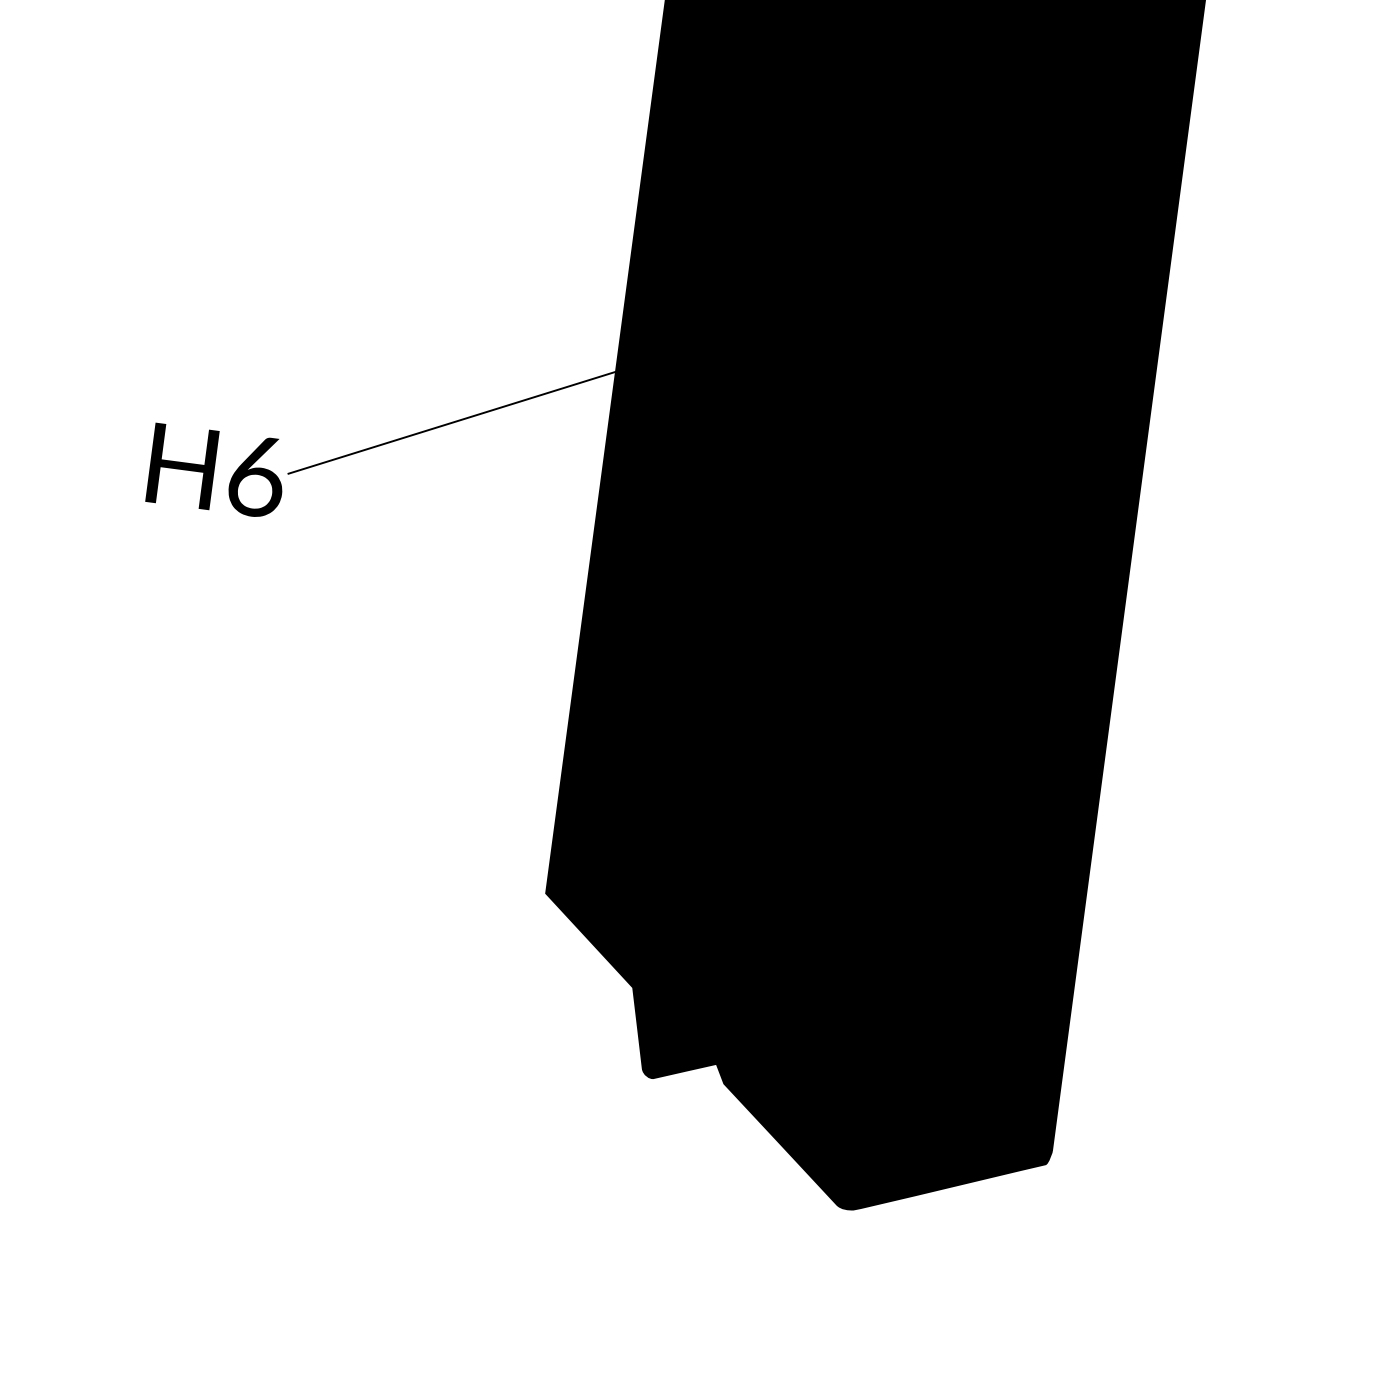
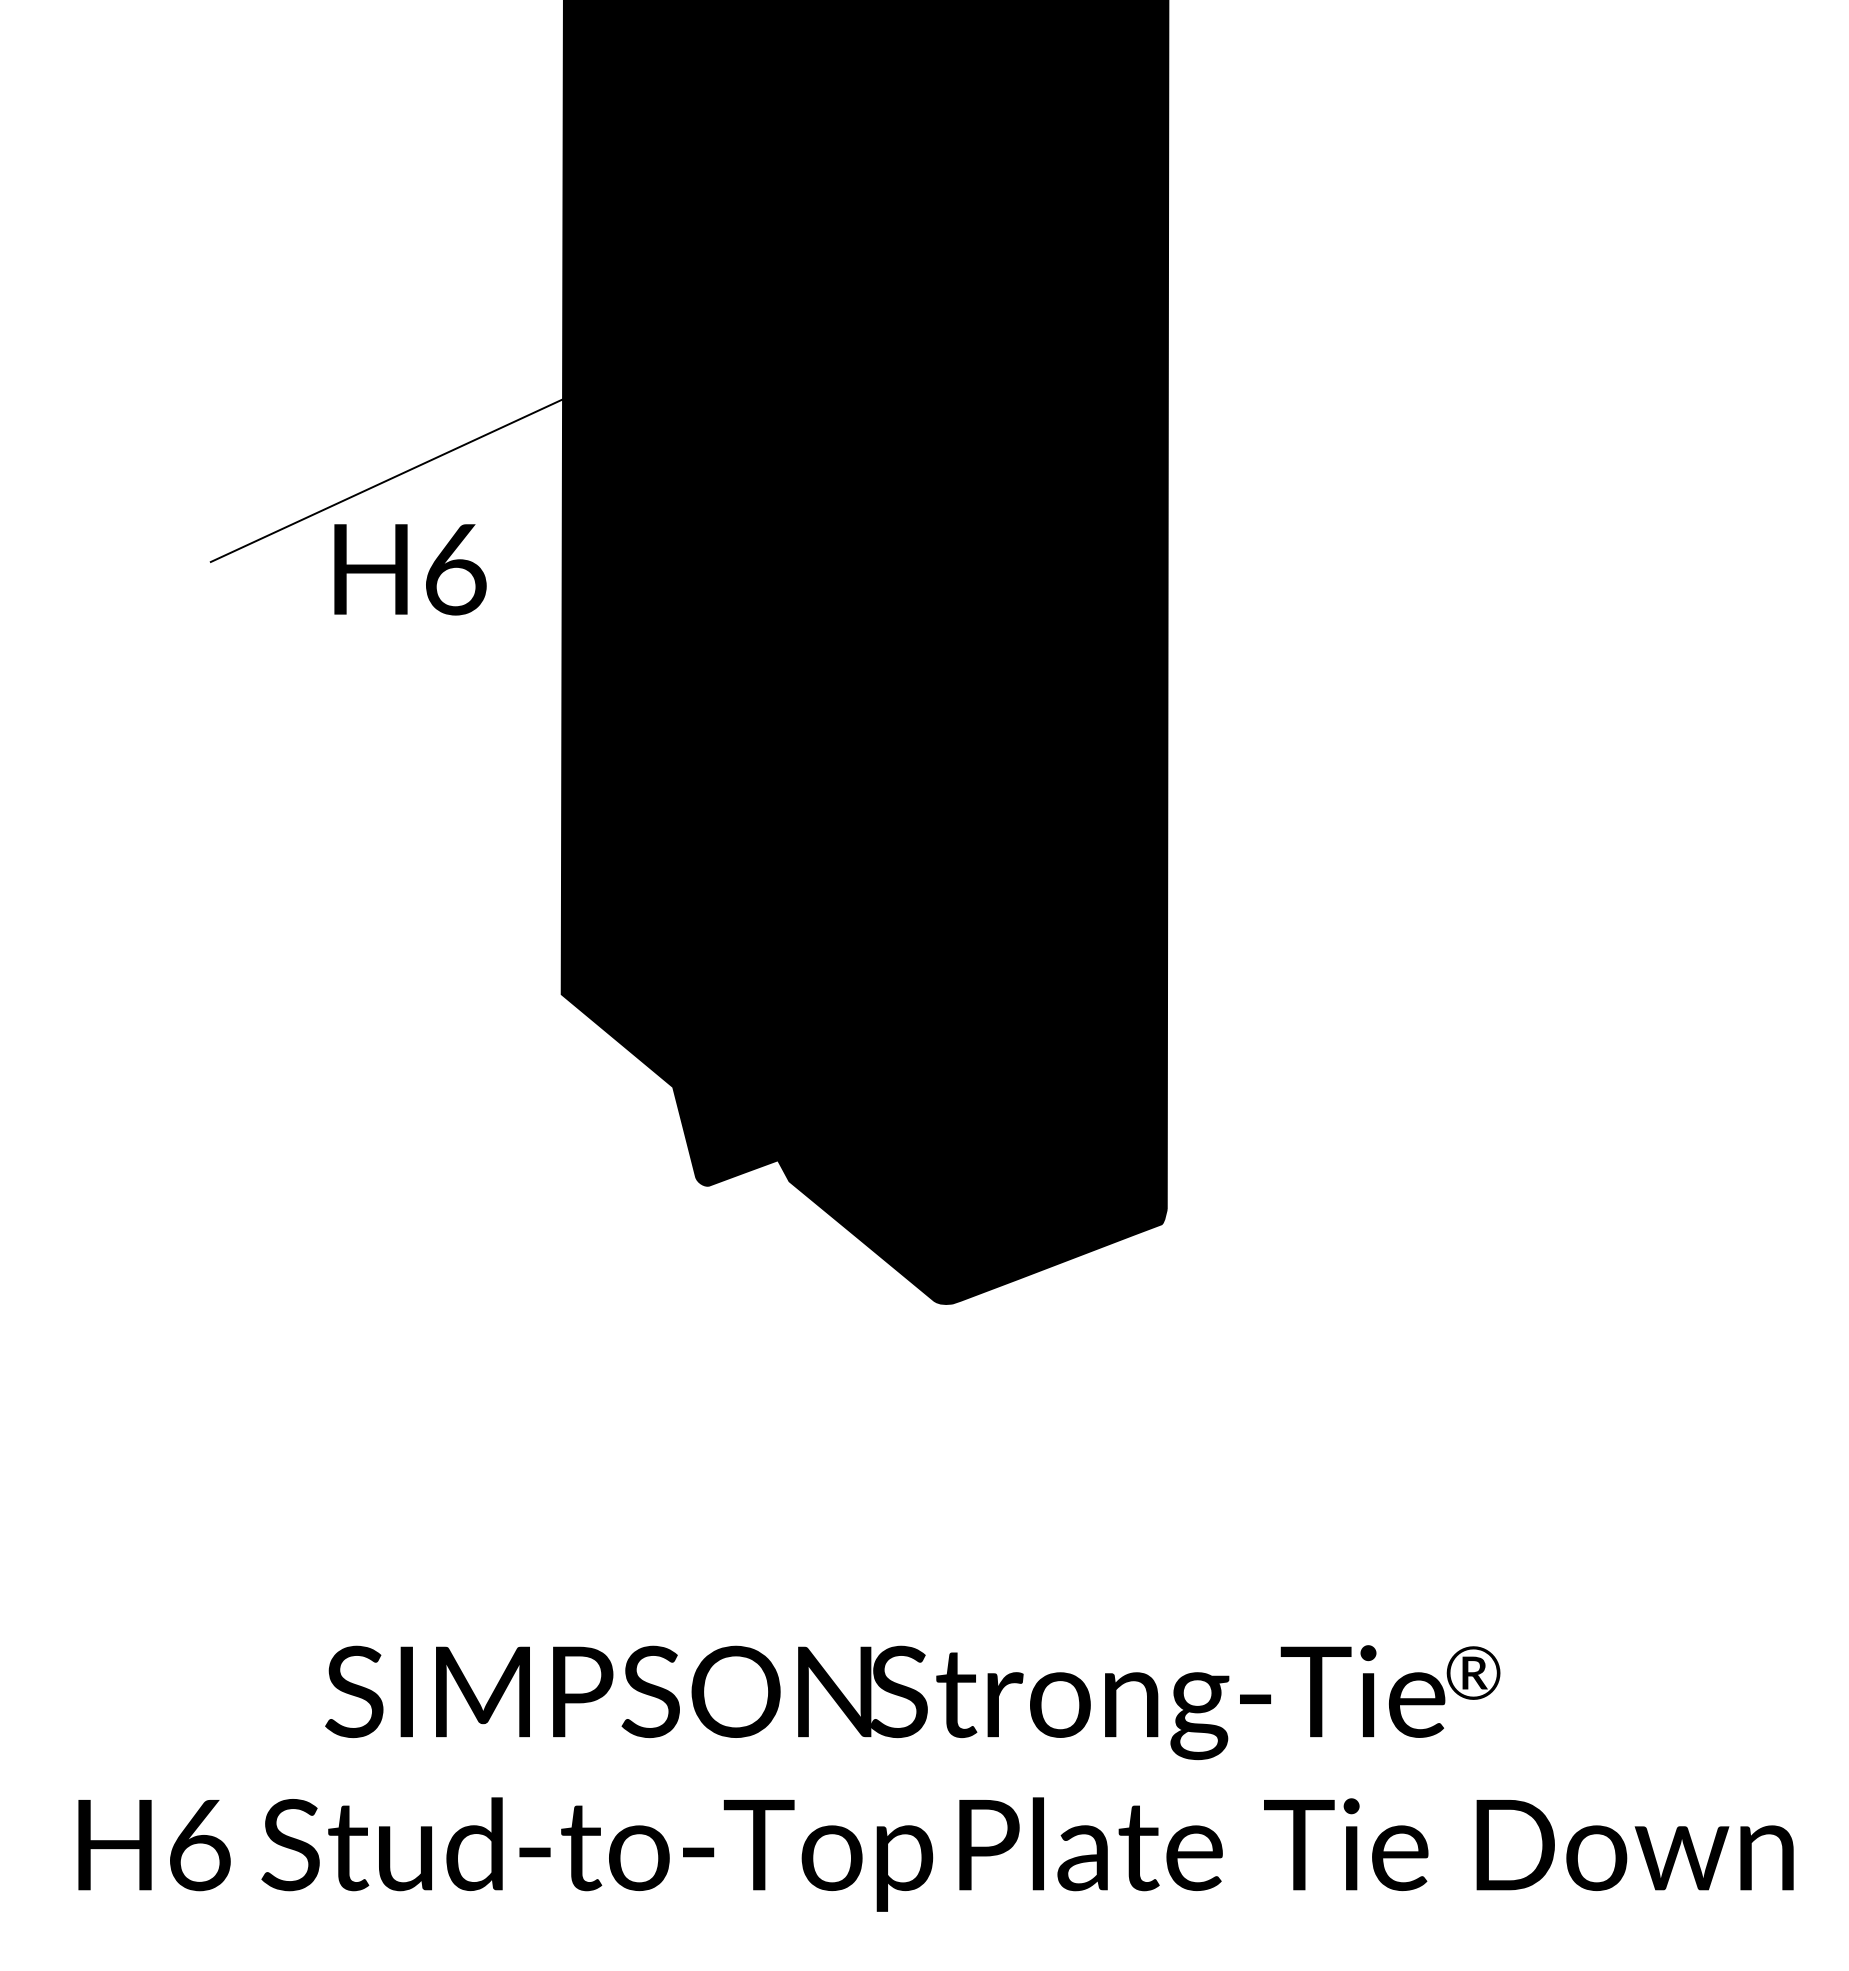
text: (217, 471) -> (410, 569), moved

